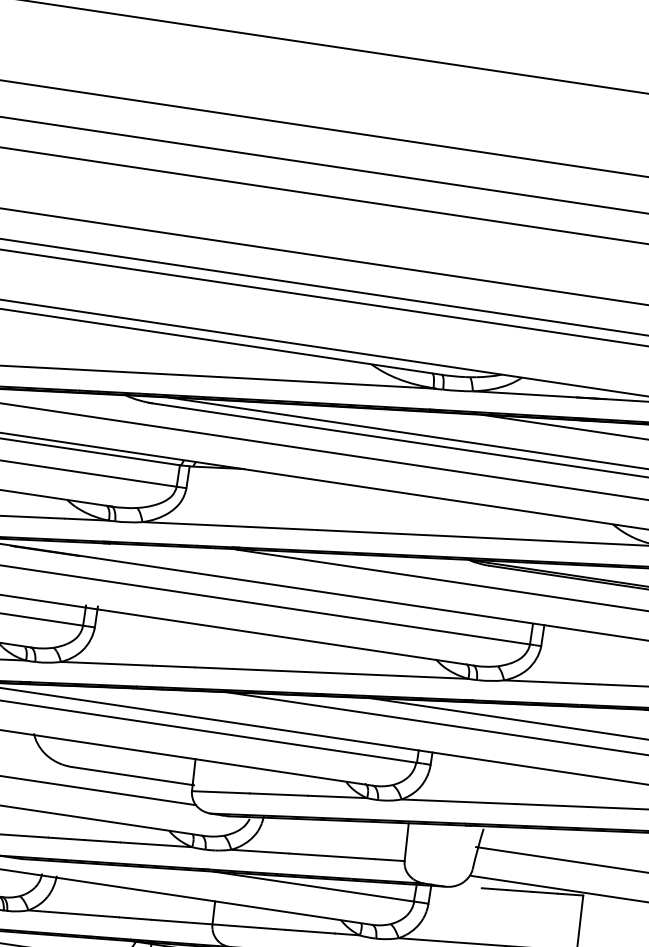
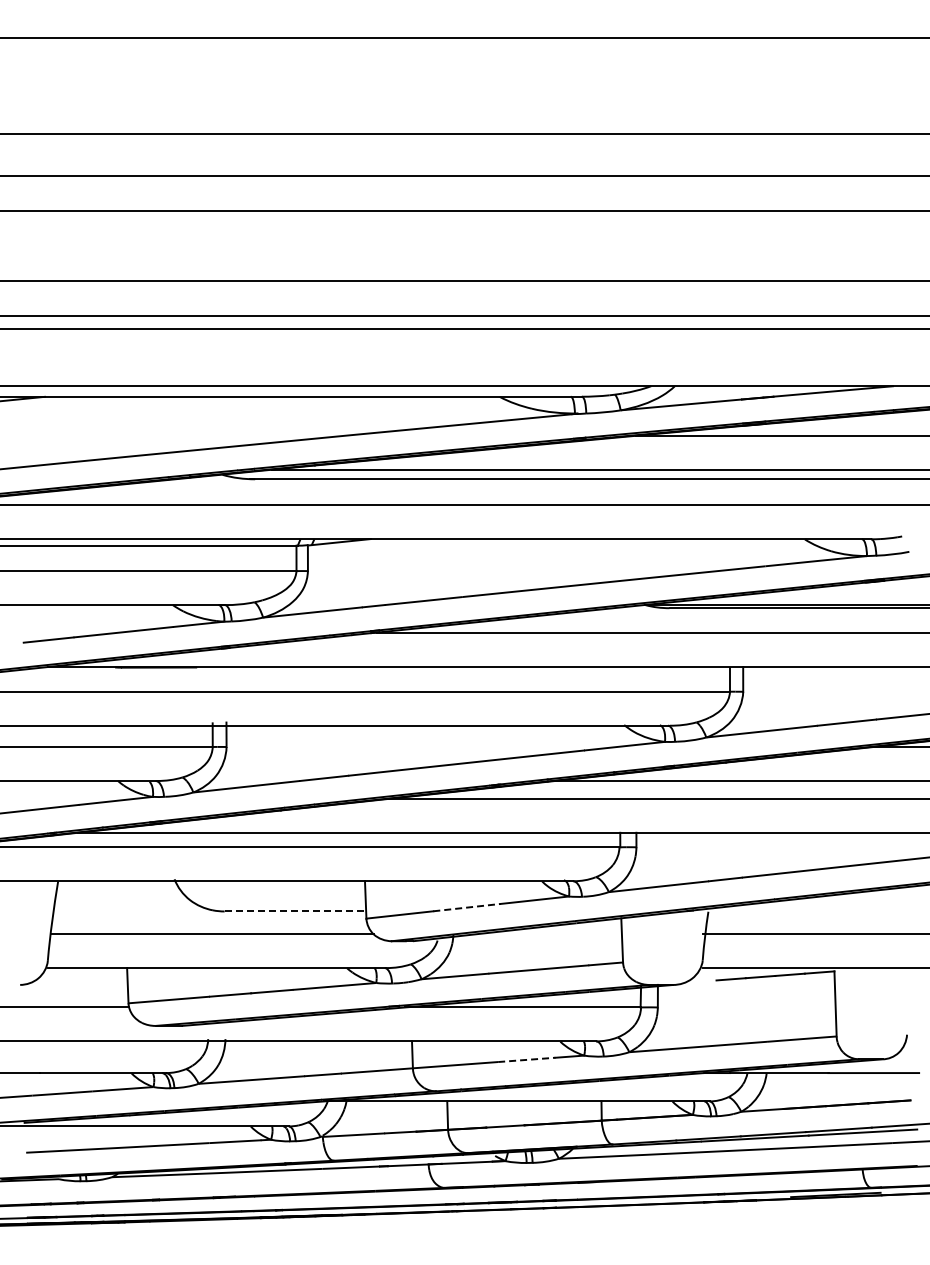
line: (133, 776) -> (296, 911), solid -> dashed
line: (279, 794) -> (467, 907), solid -> dashed
line: (310, 931) -> (526, 1059), solid -> dashed

